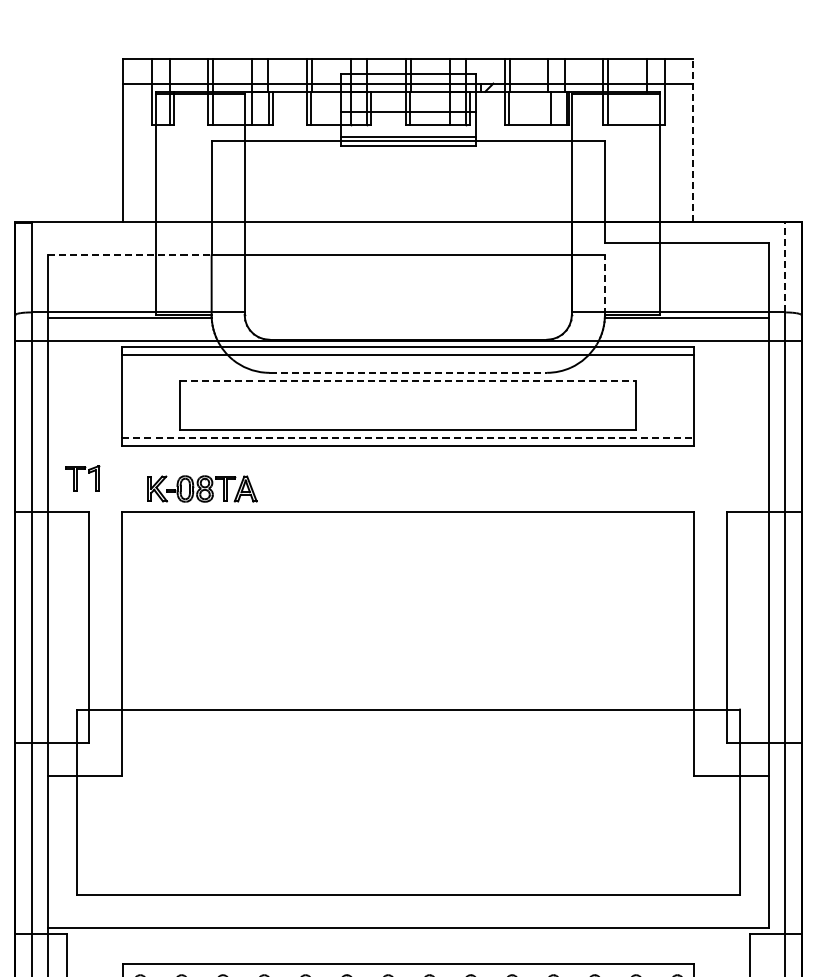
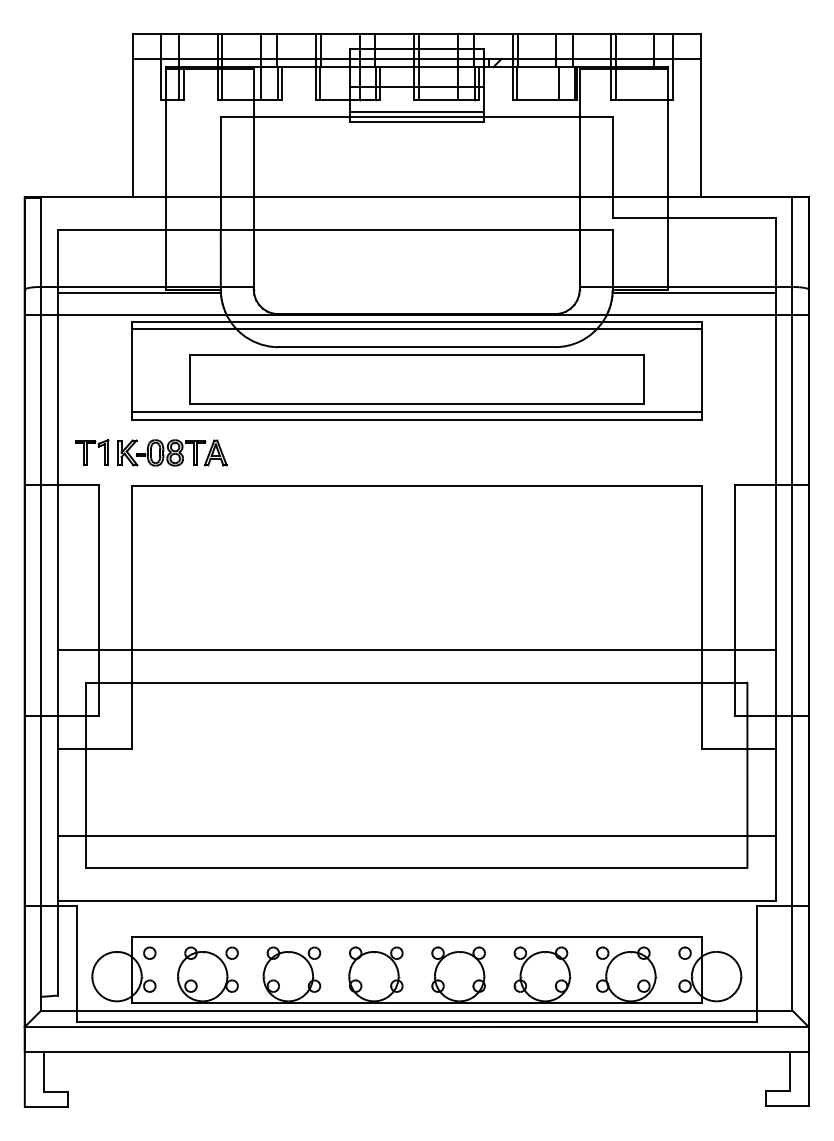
line: (692, 140) -> (700, 115), dashed -> solid
line: (130, 255) -> (139, 230), dashed -> solid
line: (785, 267) -> (792, 242), dashed -> solid
line: (604, 285) -> (612, 260), dashed -> solid
line: (408, 373) -> (417, 347), dashed -> solid
line: (408, 381) -> (417, 355), dashed -> solid
line: (407, 438) -> (416, 412), dashed -> solid
part: (202, 488) -> (172, 452), moved
line: (407, 676) -> (416, 649), added
line: (407, 863) -> (416, 836), added

